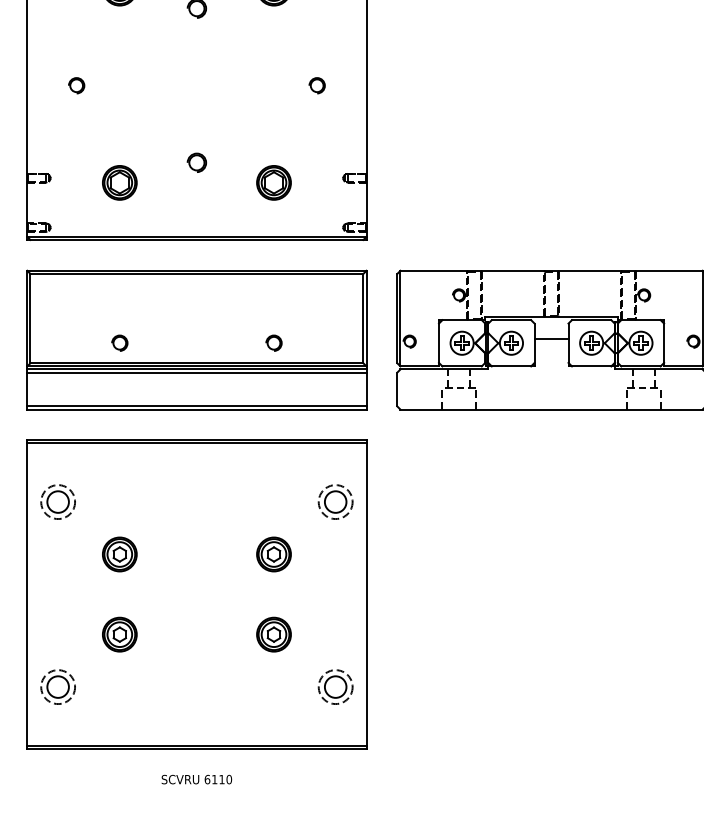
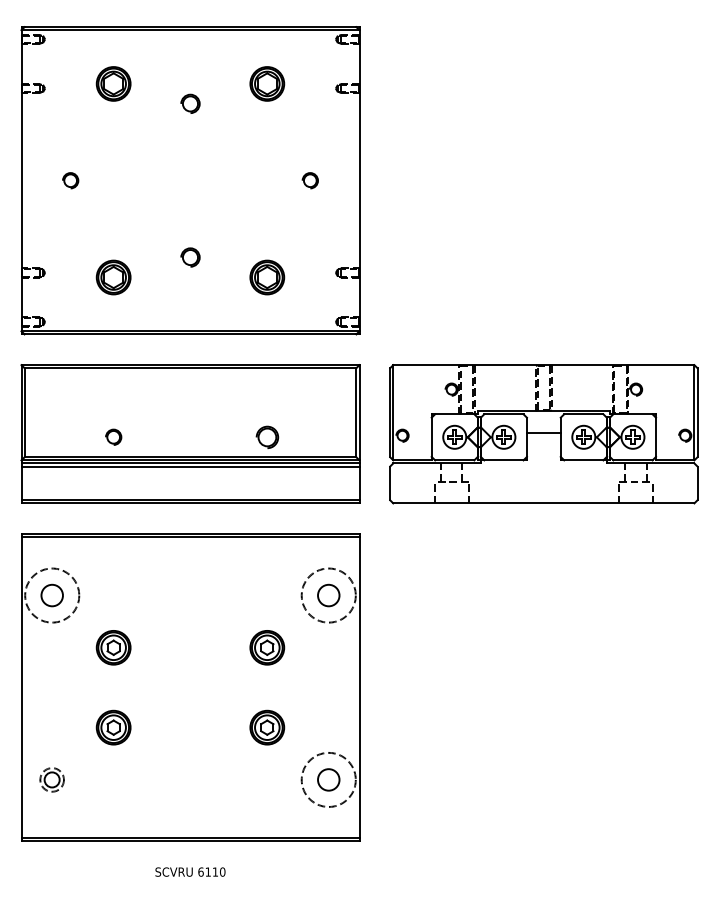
part: (273, 342) -> (266, 436), size x1.4
circle: (58, 502) -> (52, 595), size x1.6
circle: (335, 502) -> (328, 595), size x1.6
part: (57, 686) -> (51, 779), size x0.7
circle: (335, 686) -> (328, 779), size x1.6

